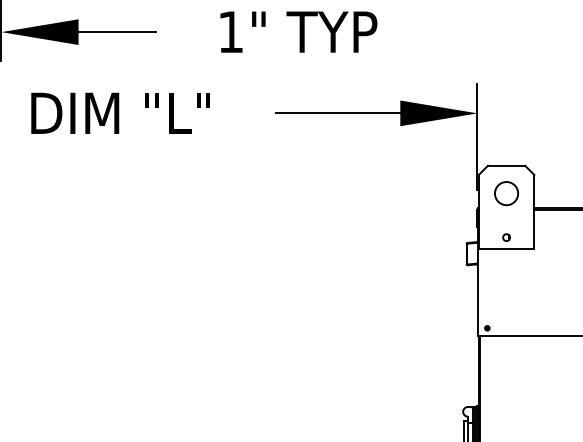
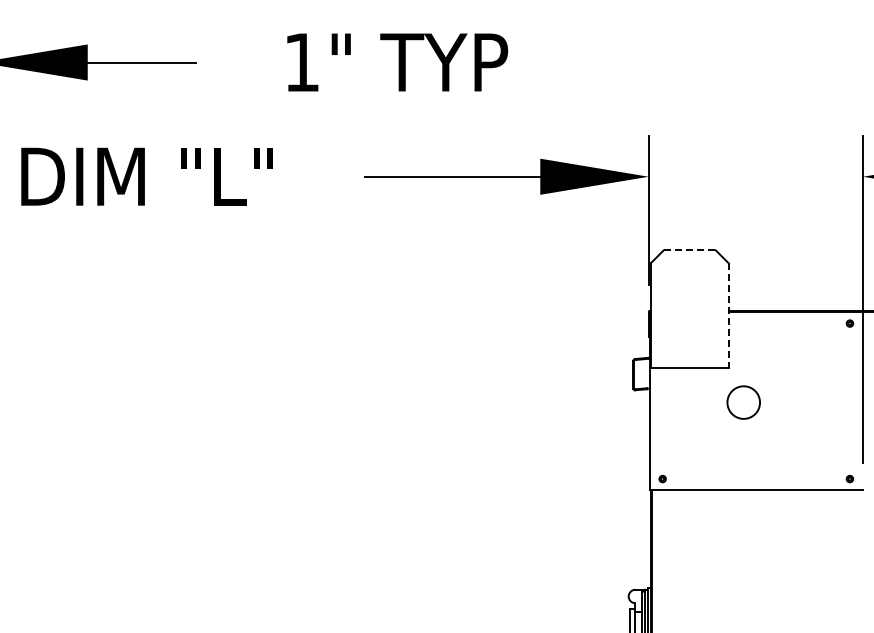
line: (507, 165) -> (690, 250), solid -> dashed
circle: (506, 193) -> (743, 402), moved
line: (534, 212) -> (728, 316), solid -> dashed
part: (506, 237) -> (689, 351), removed

